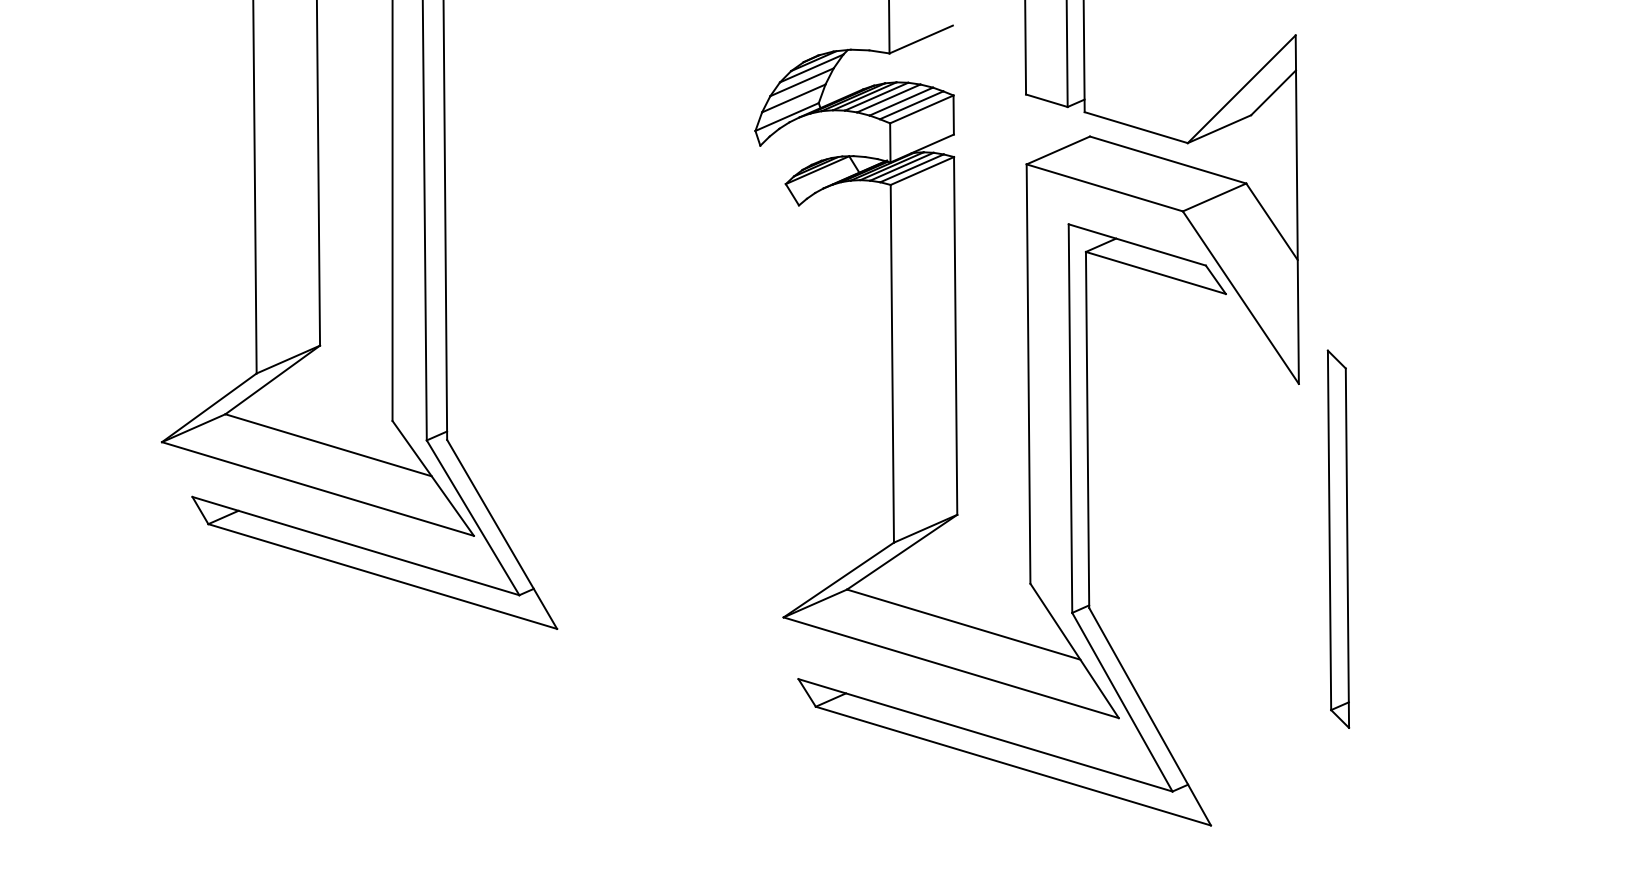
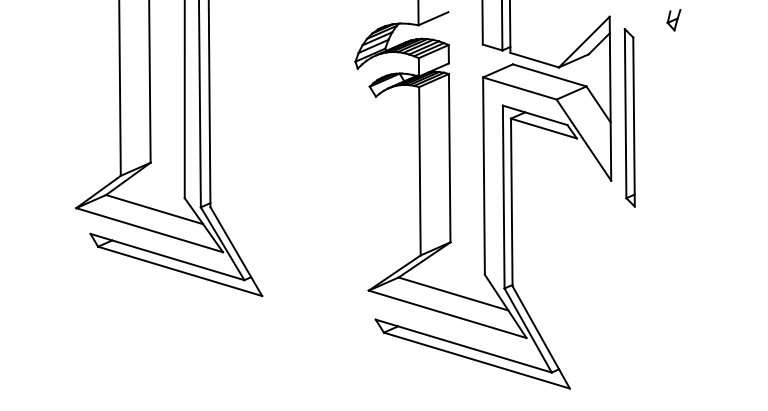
part: (1431, 43) -> (673, 20), added
part: (1337, 538) -> (629, 117), moved

